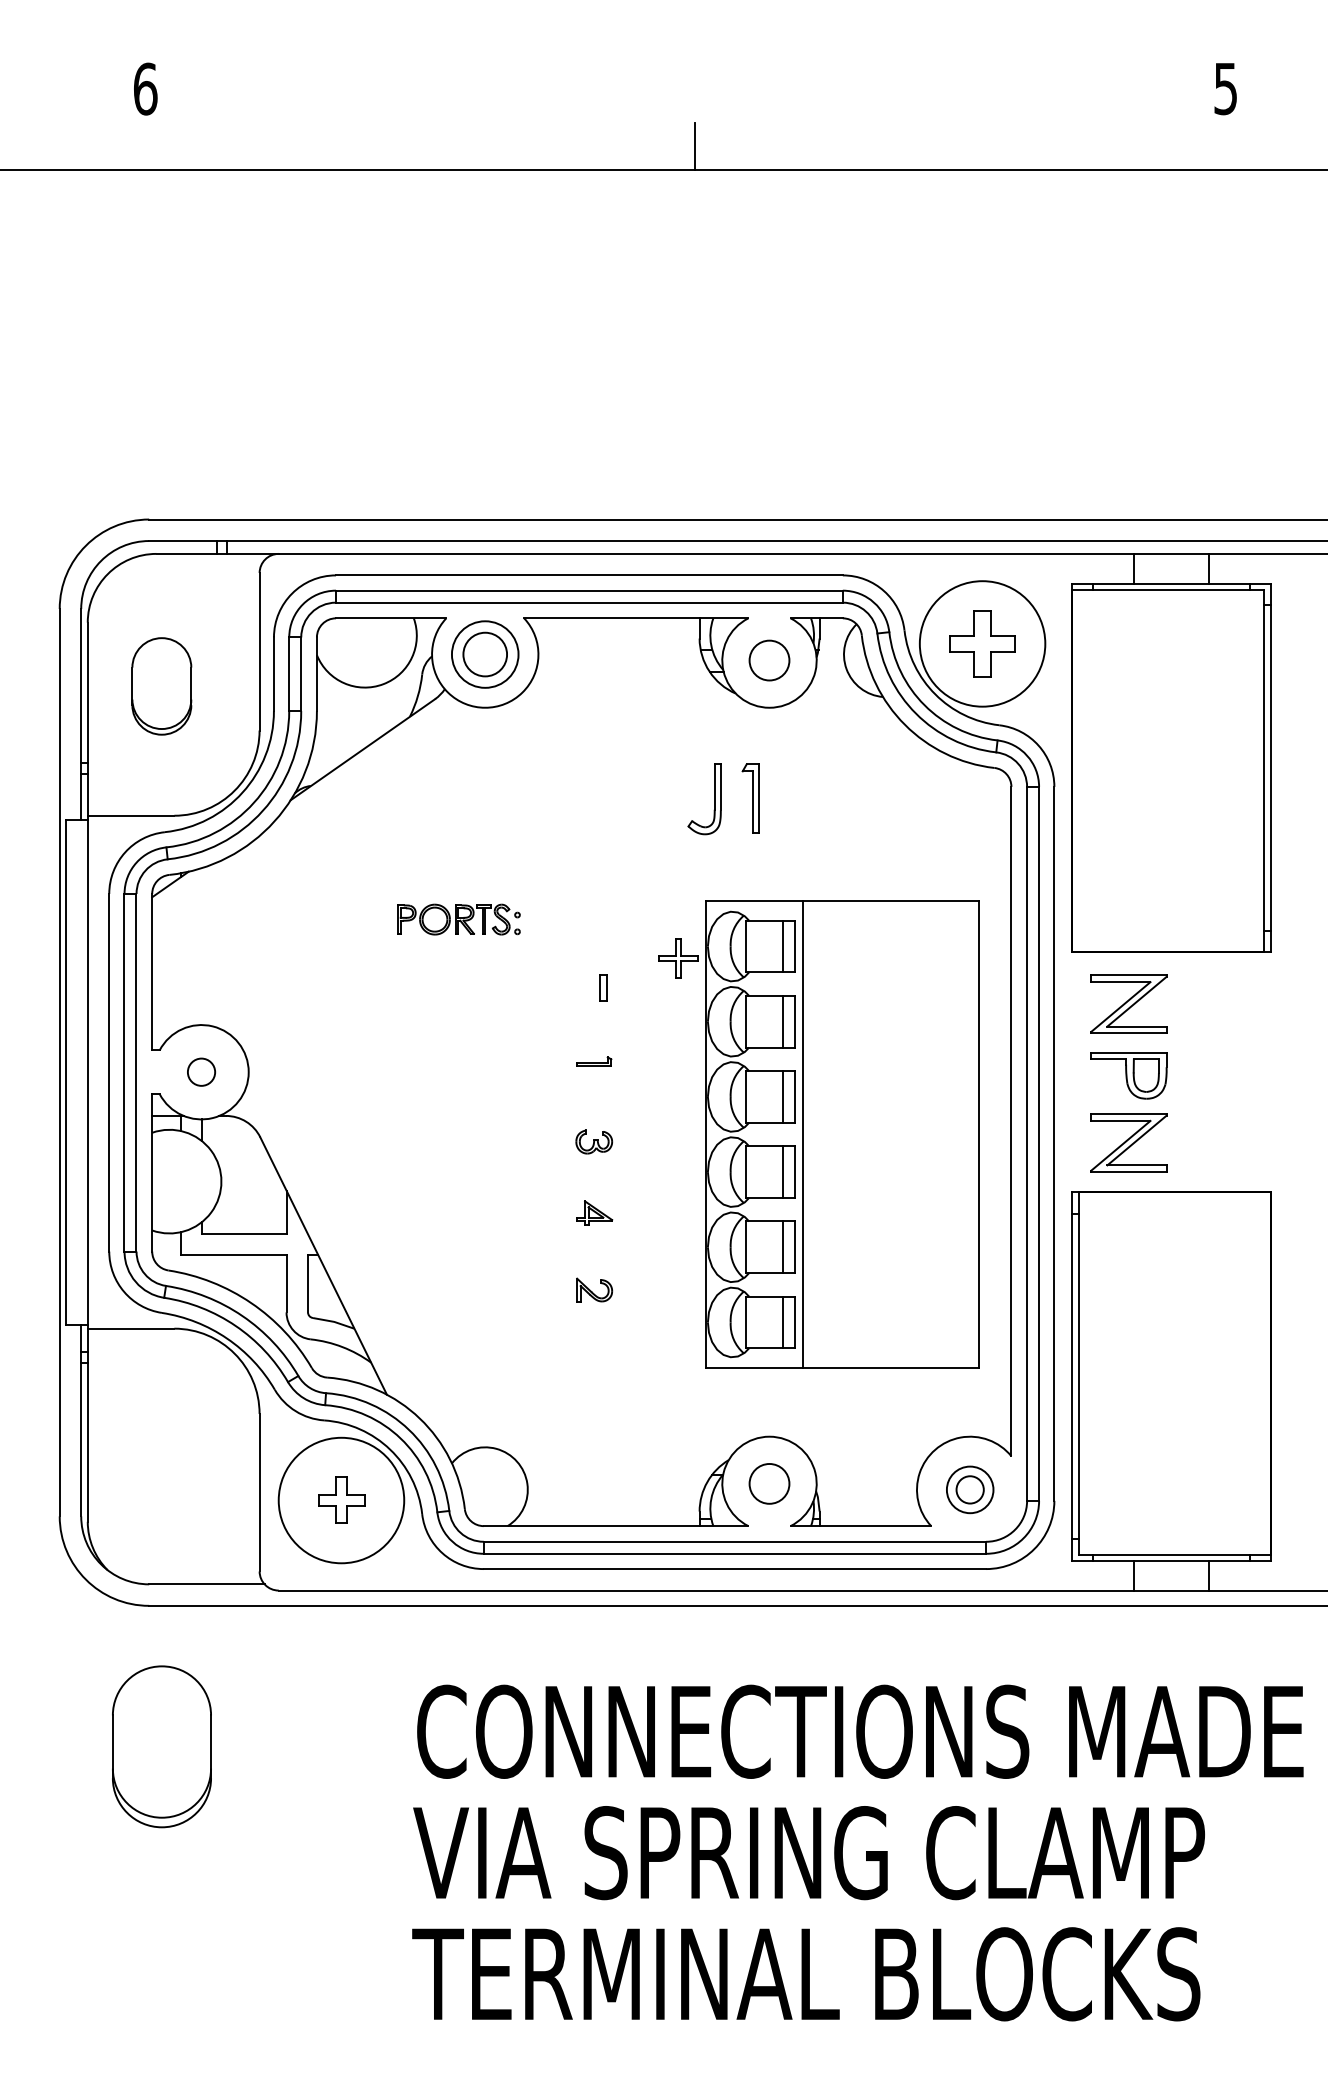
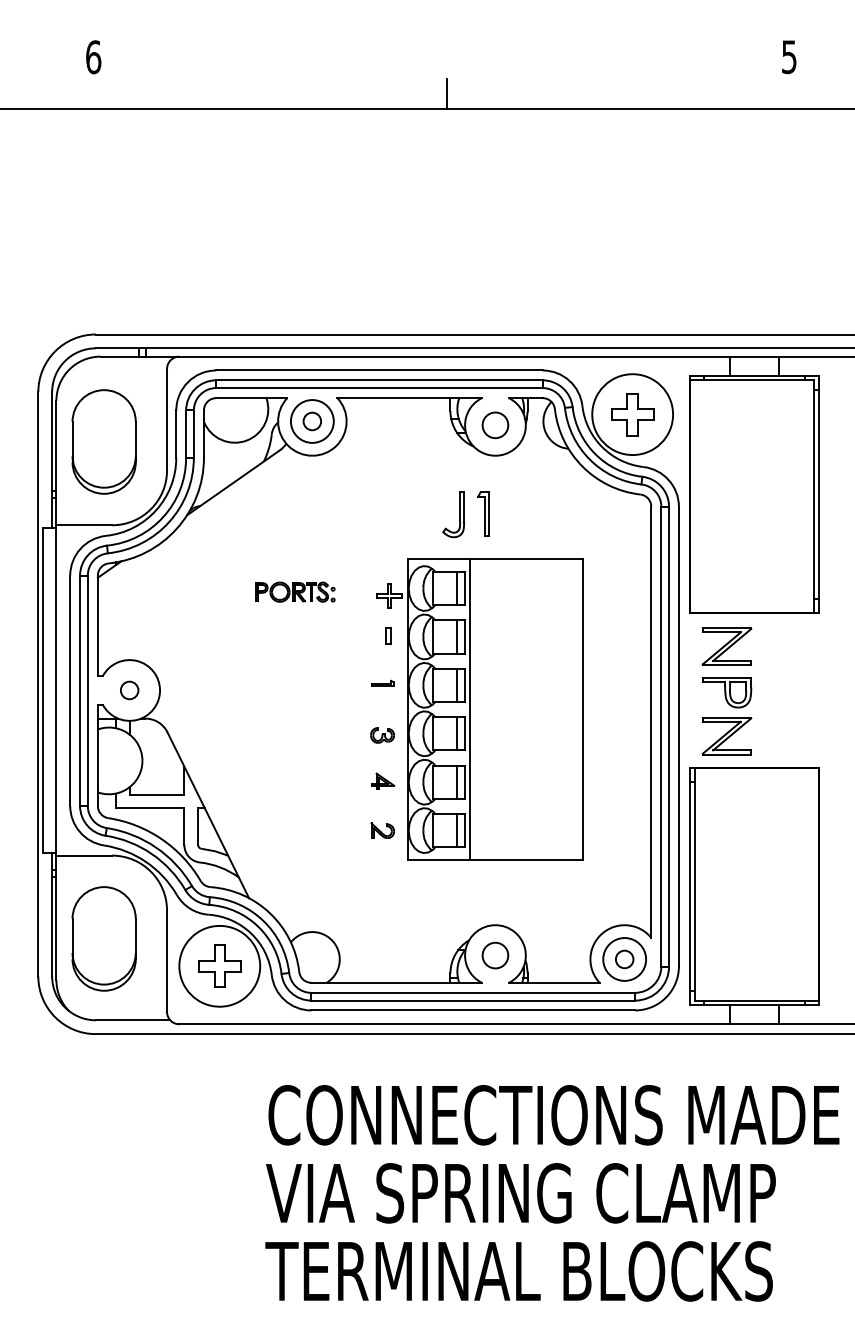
circle: (485, 654) -> (312, 421), size x0.62
part: (160, 685) -> (103, 441), size x1.67
part: (817, 1134) -> (479, 709), moved
circle: (969, 1489) -> (624, 959), size x1.43
part: (341, 1499) -> (219, 965), size x1.43
part: (160, 1746) -> (103, 938), moved

